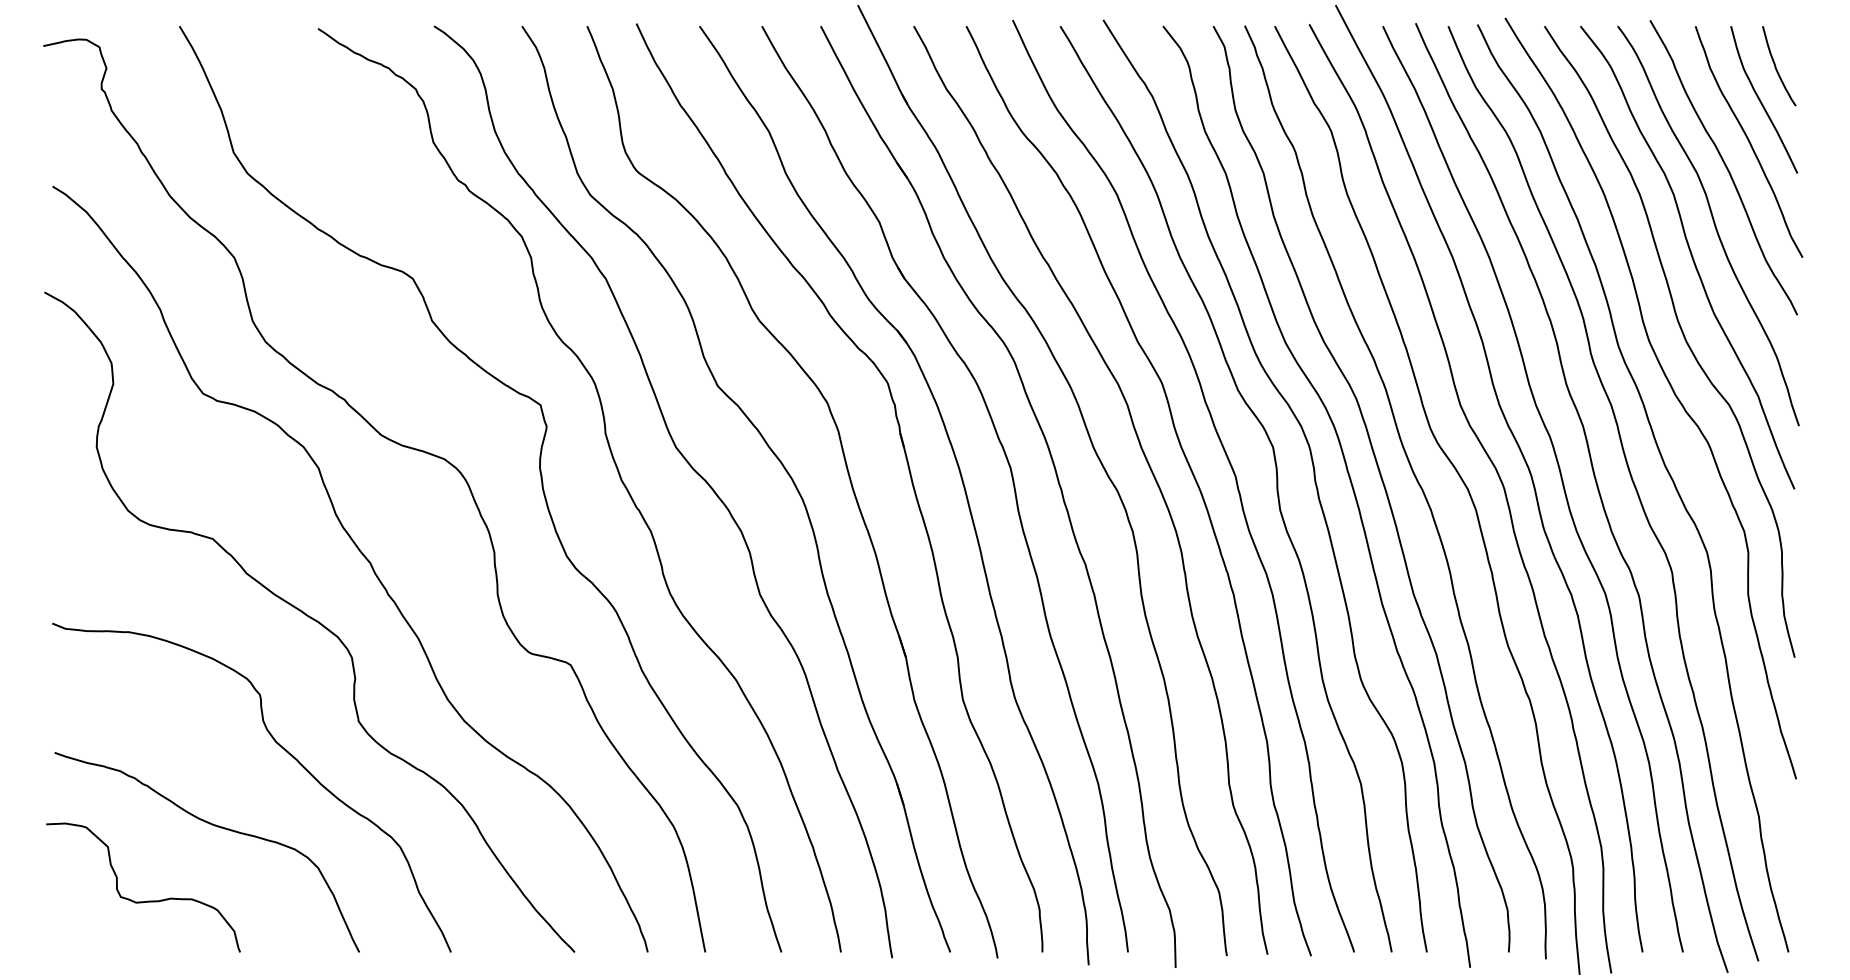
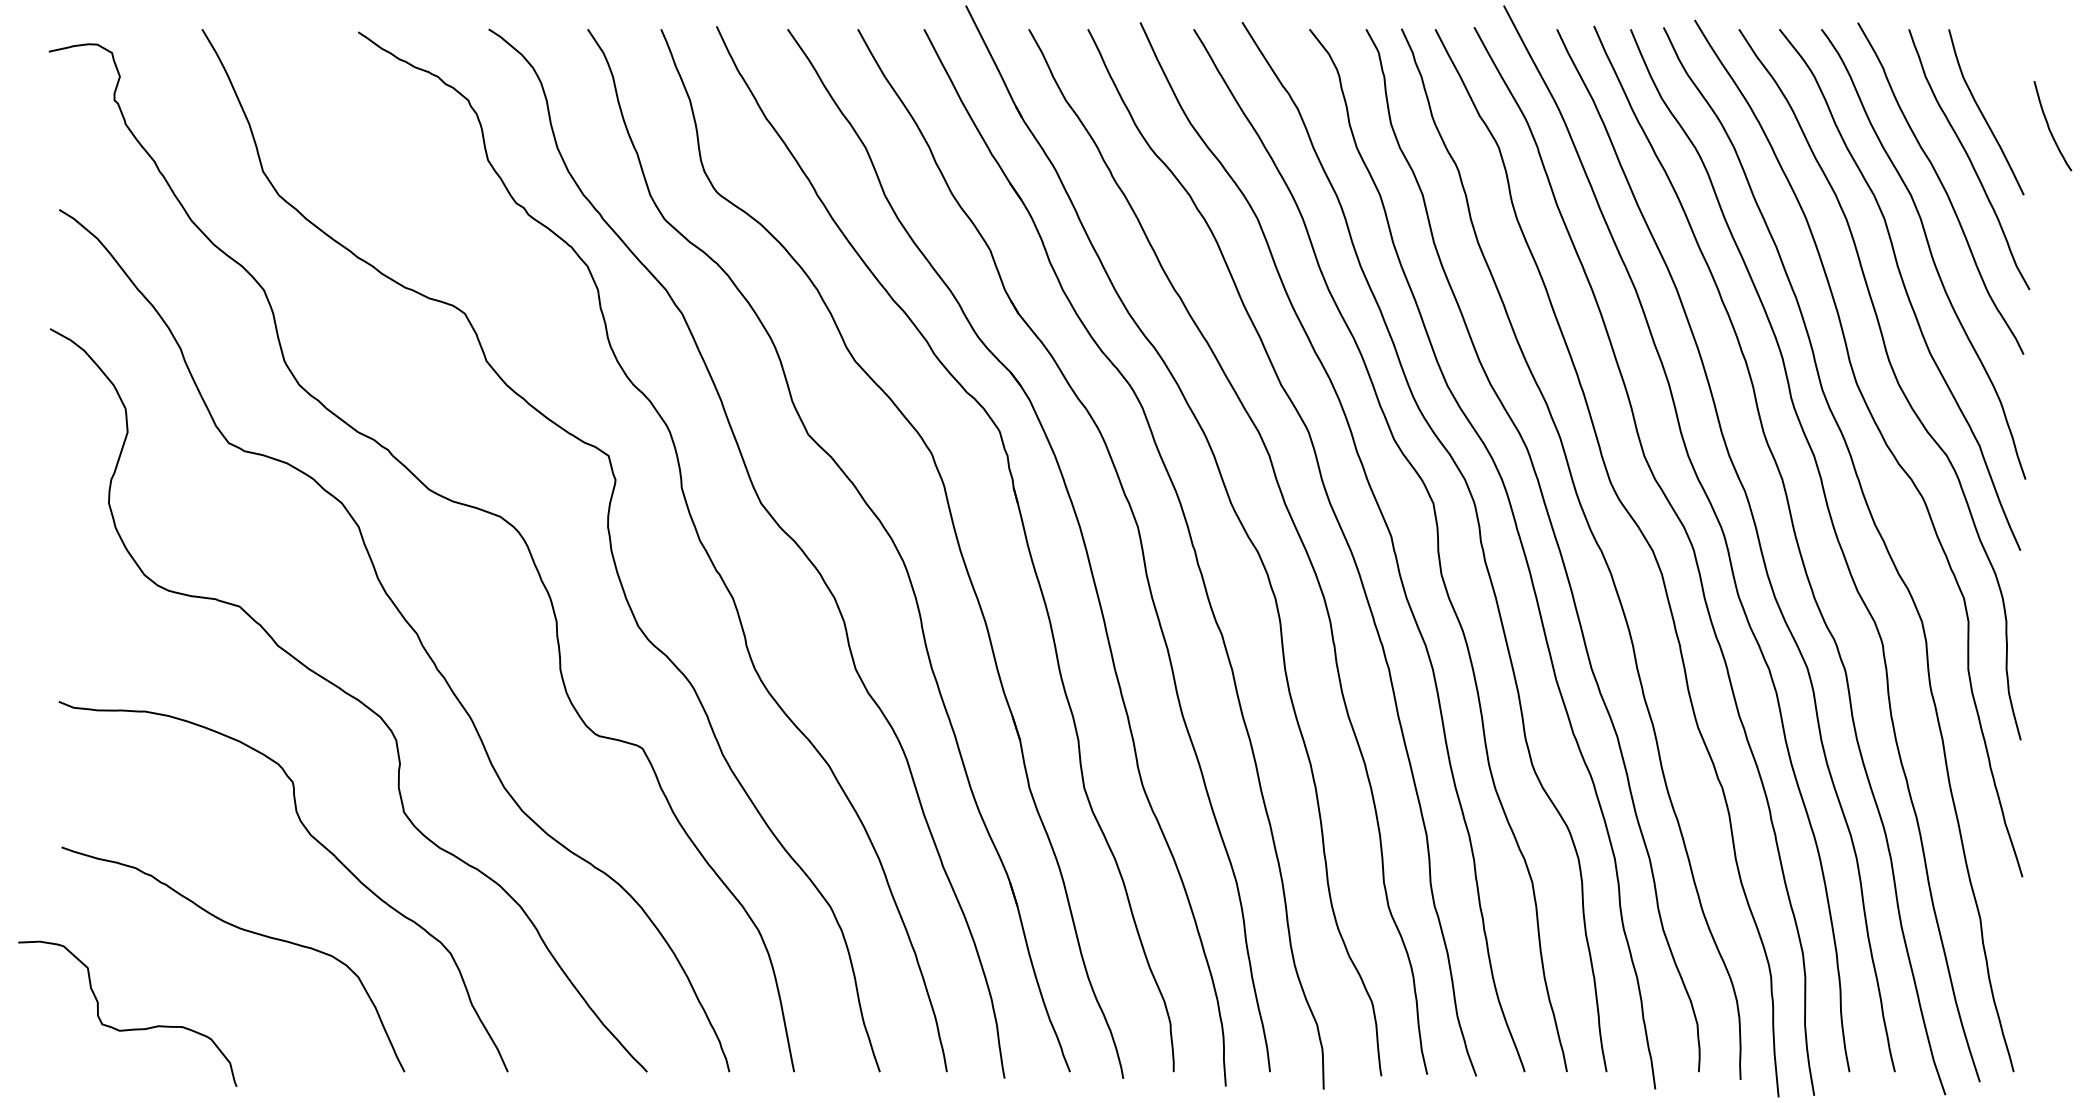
curve: (1776, 66) -> (2049, 126), moved
curve: (147, 900) -> (132, 1028), moved

